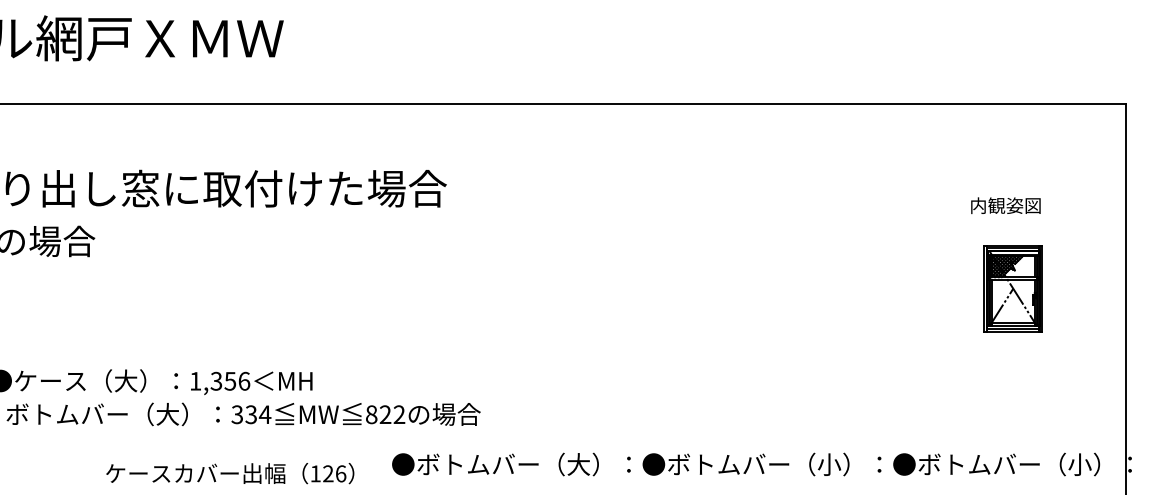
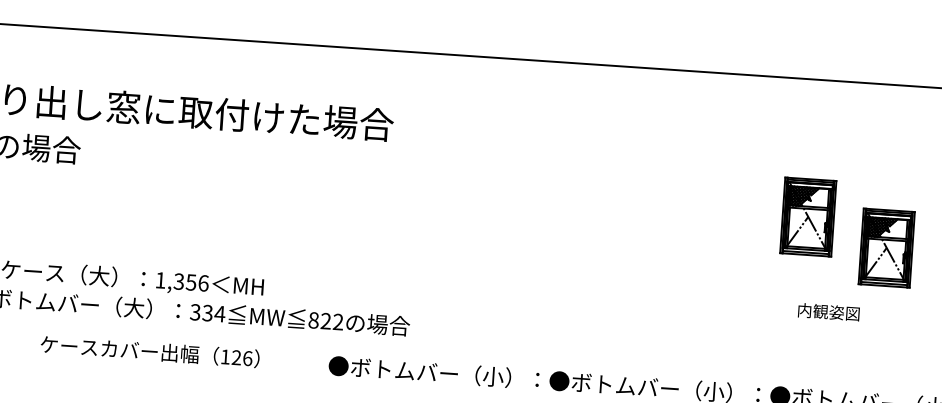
text: (1005, 205) -> (828, 311), moved
part: (921, 259) -> (807, 216), added
text: (578, 464) -> (493, 376), ●ボトムバー（大）： -> ●ボトムバー（小）：
text: (230, 473) -> (150, 351), moved

